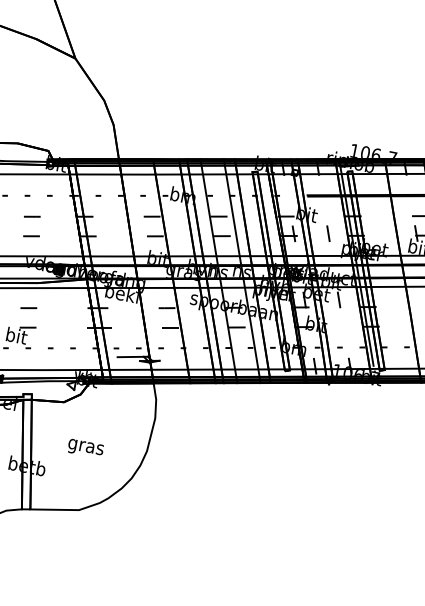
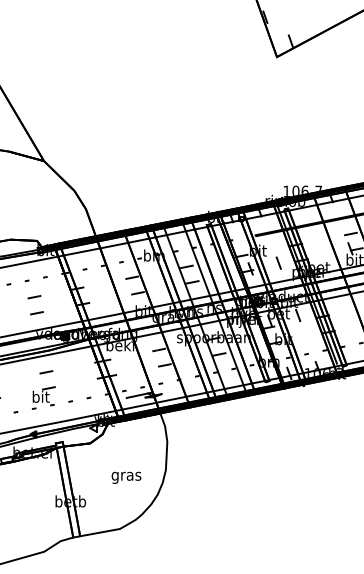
text: (85, 448) -> (126, 477), moved

